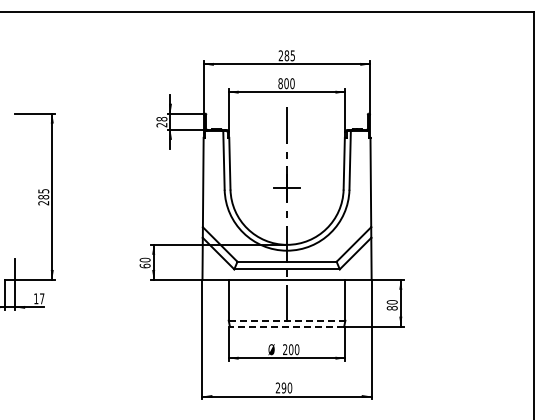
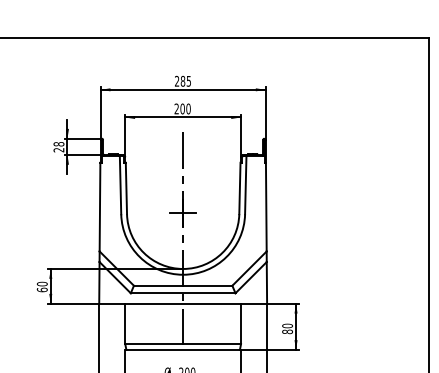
text: (280, 83) -> (176, 108), 800 -> 200
line: (287, 320) -> (183, 344), dashed -> solid
line: (286, 326) -> (182, 349), dashed -> solid

